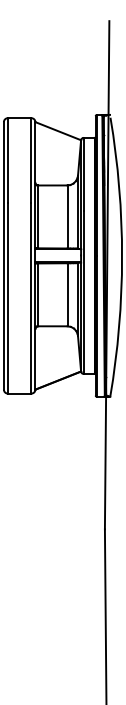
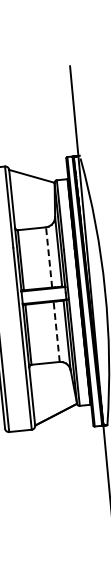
line: (67, 216) -> (49, 257), solid -> dashed
line: (67, 294) -> (56, 331), solid -> dashed

